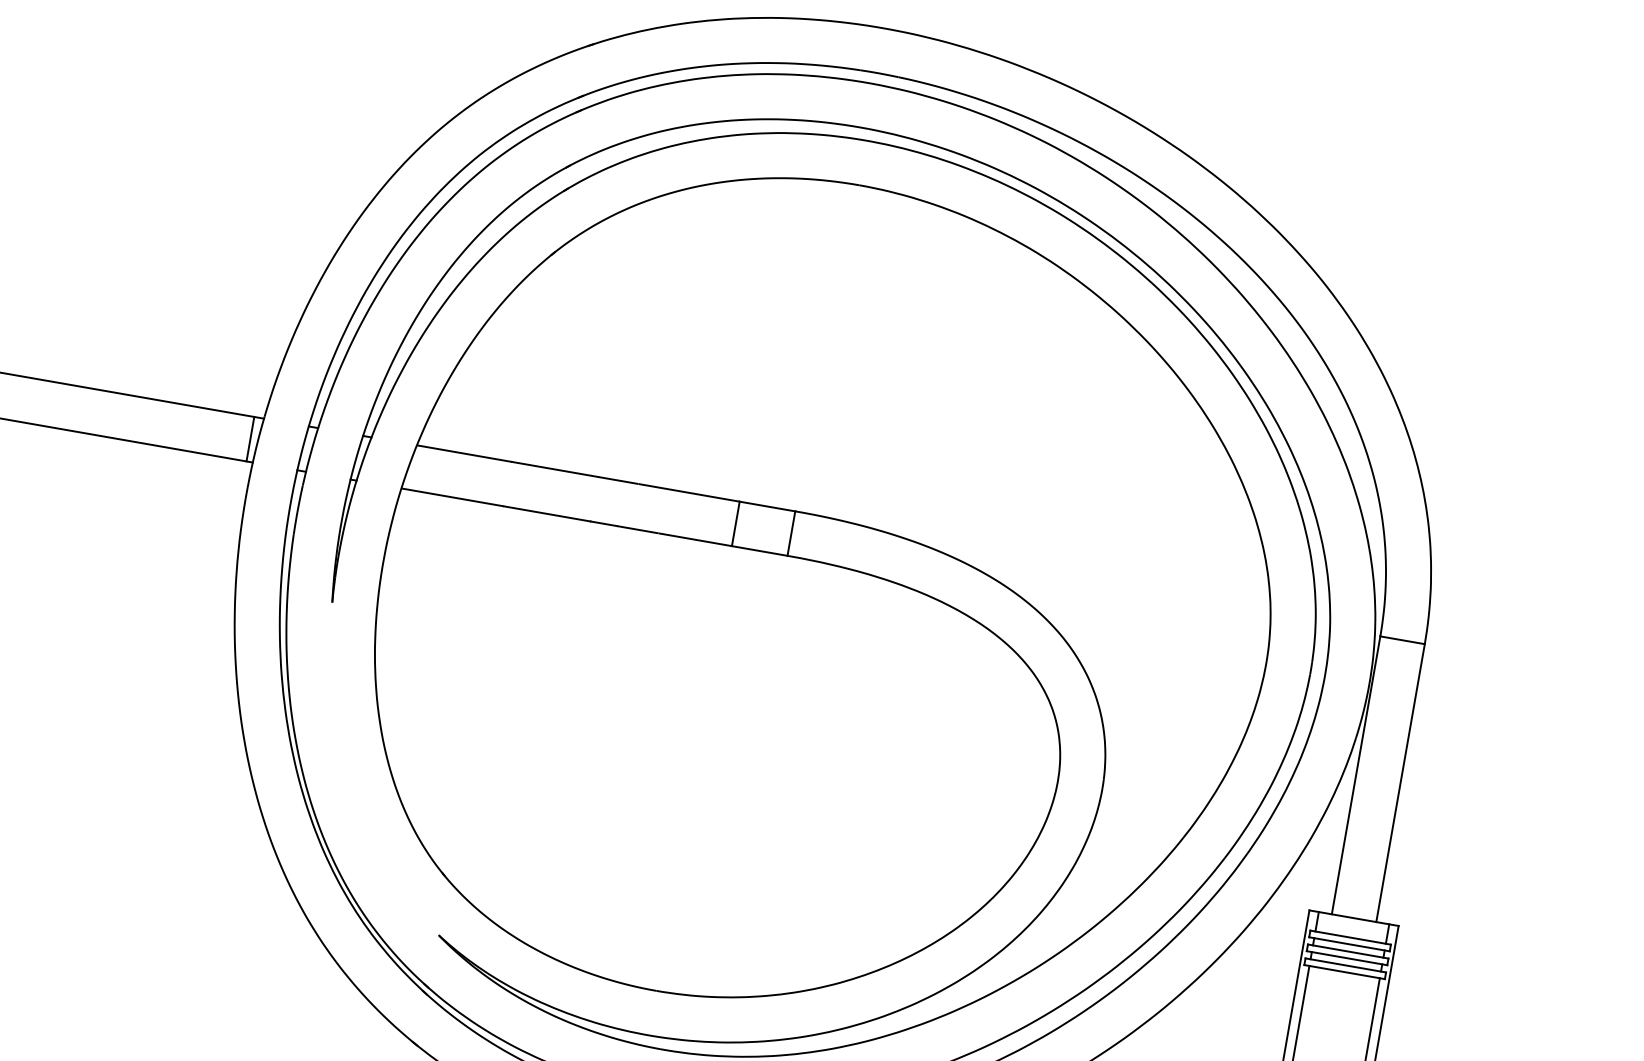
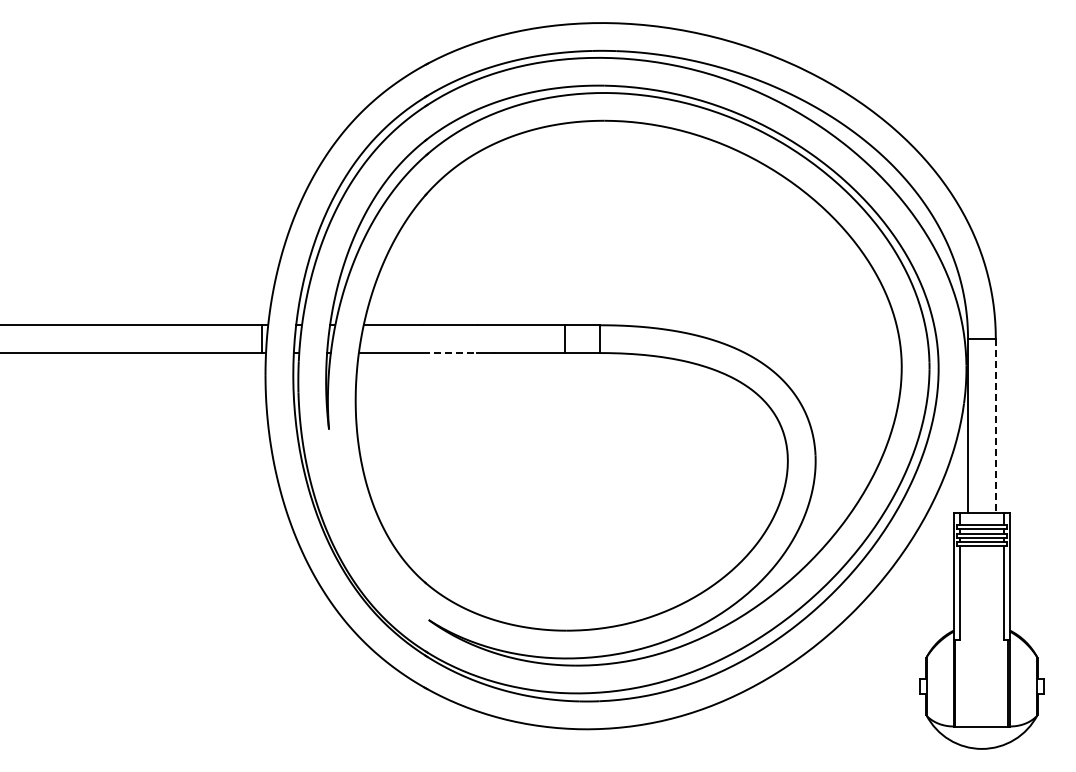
line: (547, 514) -> (450, 353), solid -> dashed
line: (1400, 782) -> (995, 425), solid -> dashed

